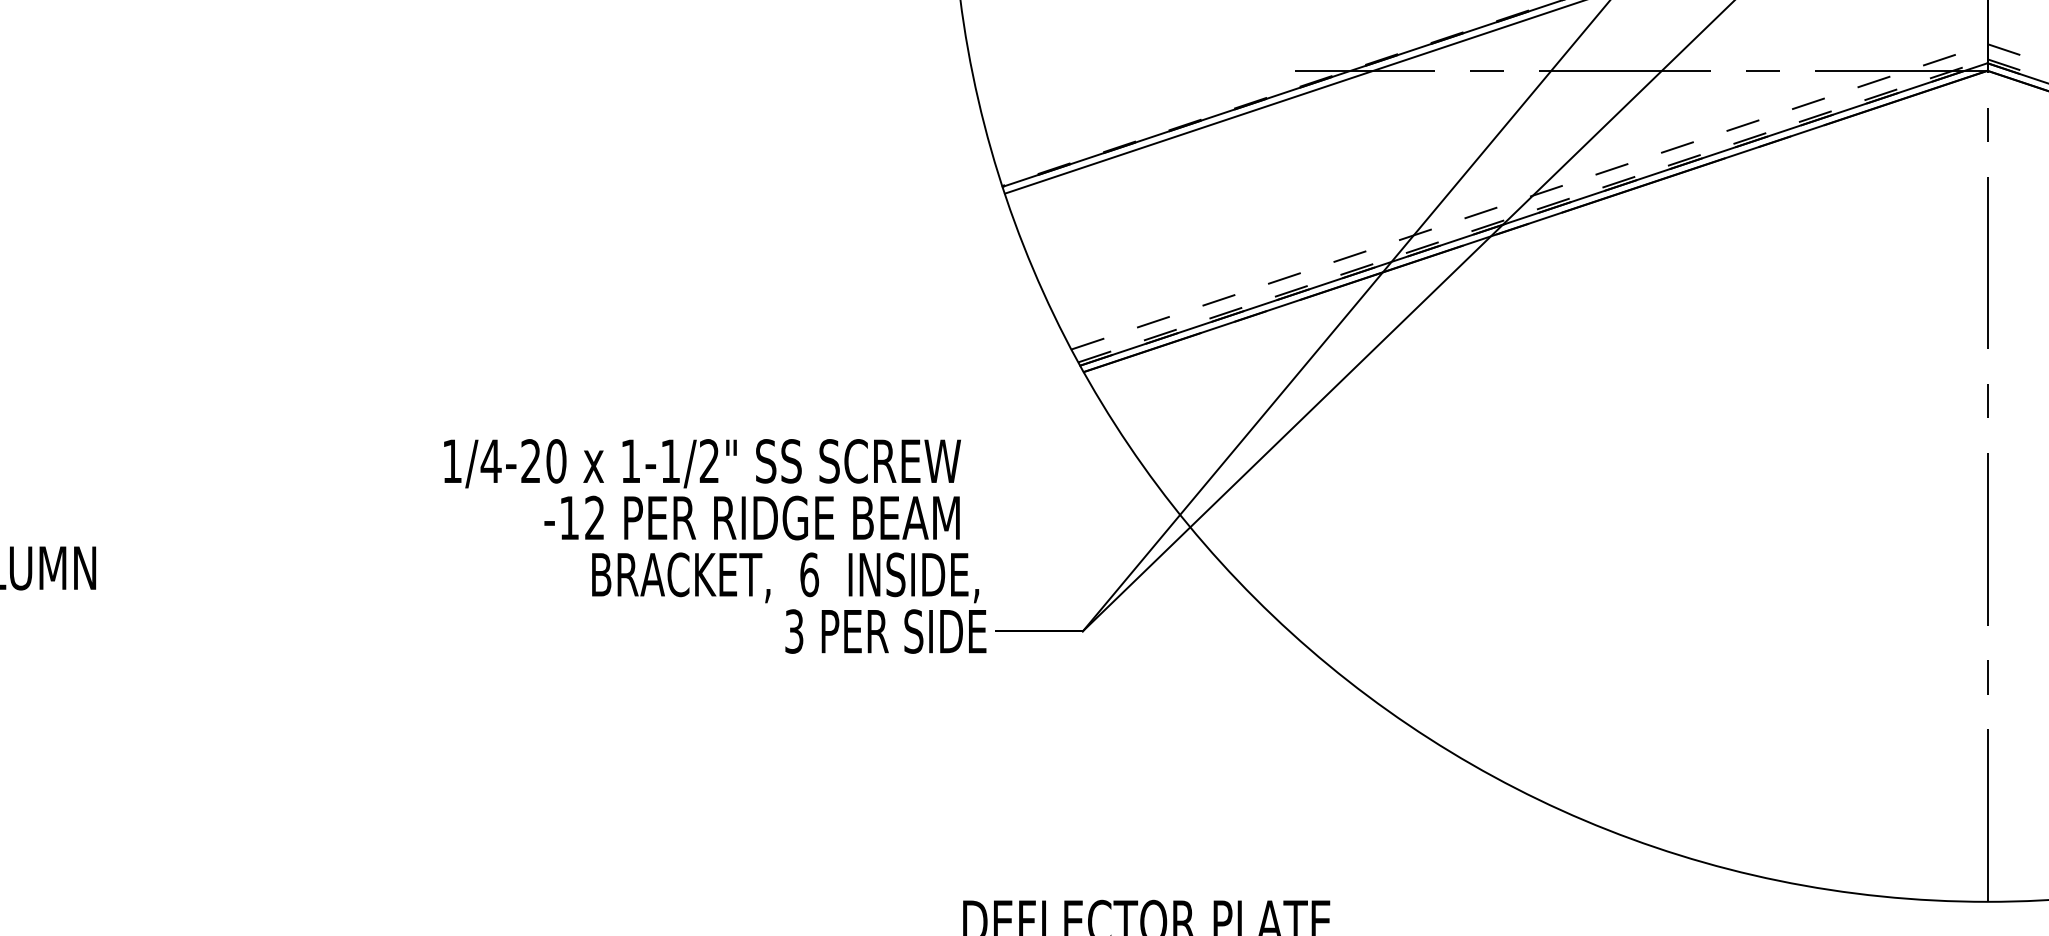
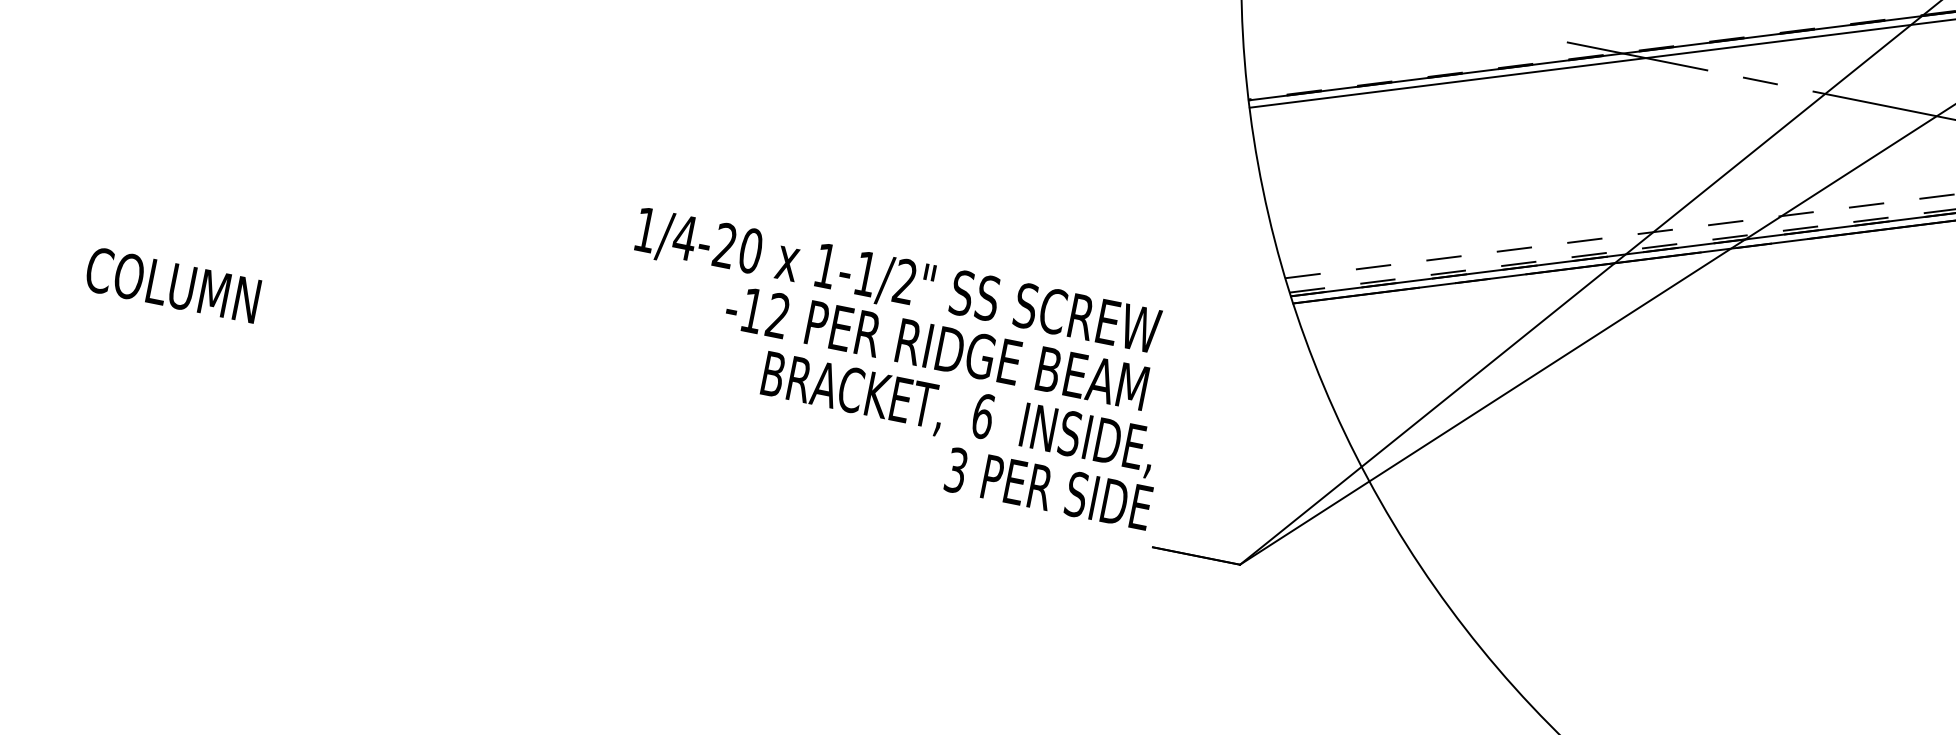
text: (715, 546) -> (894, 368), moved

